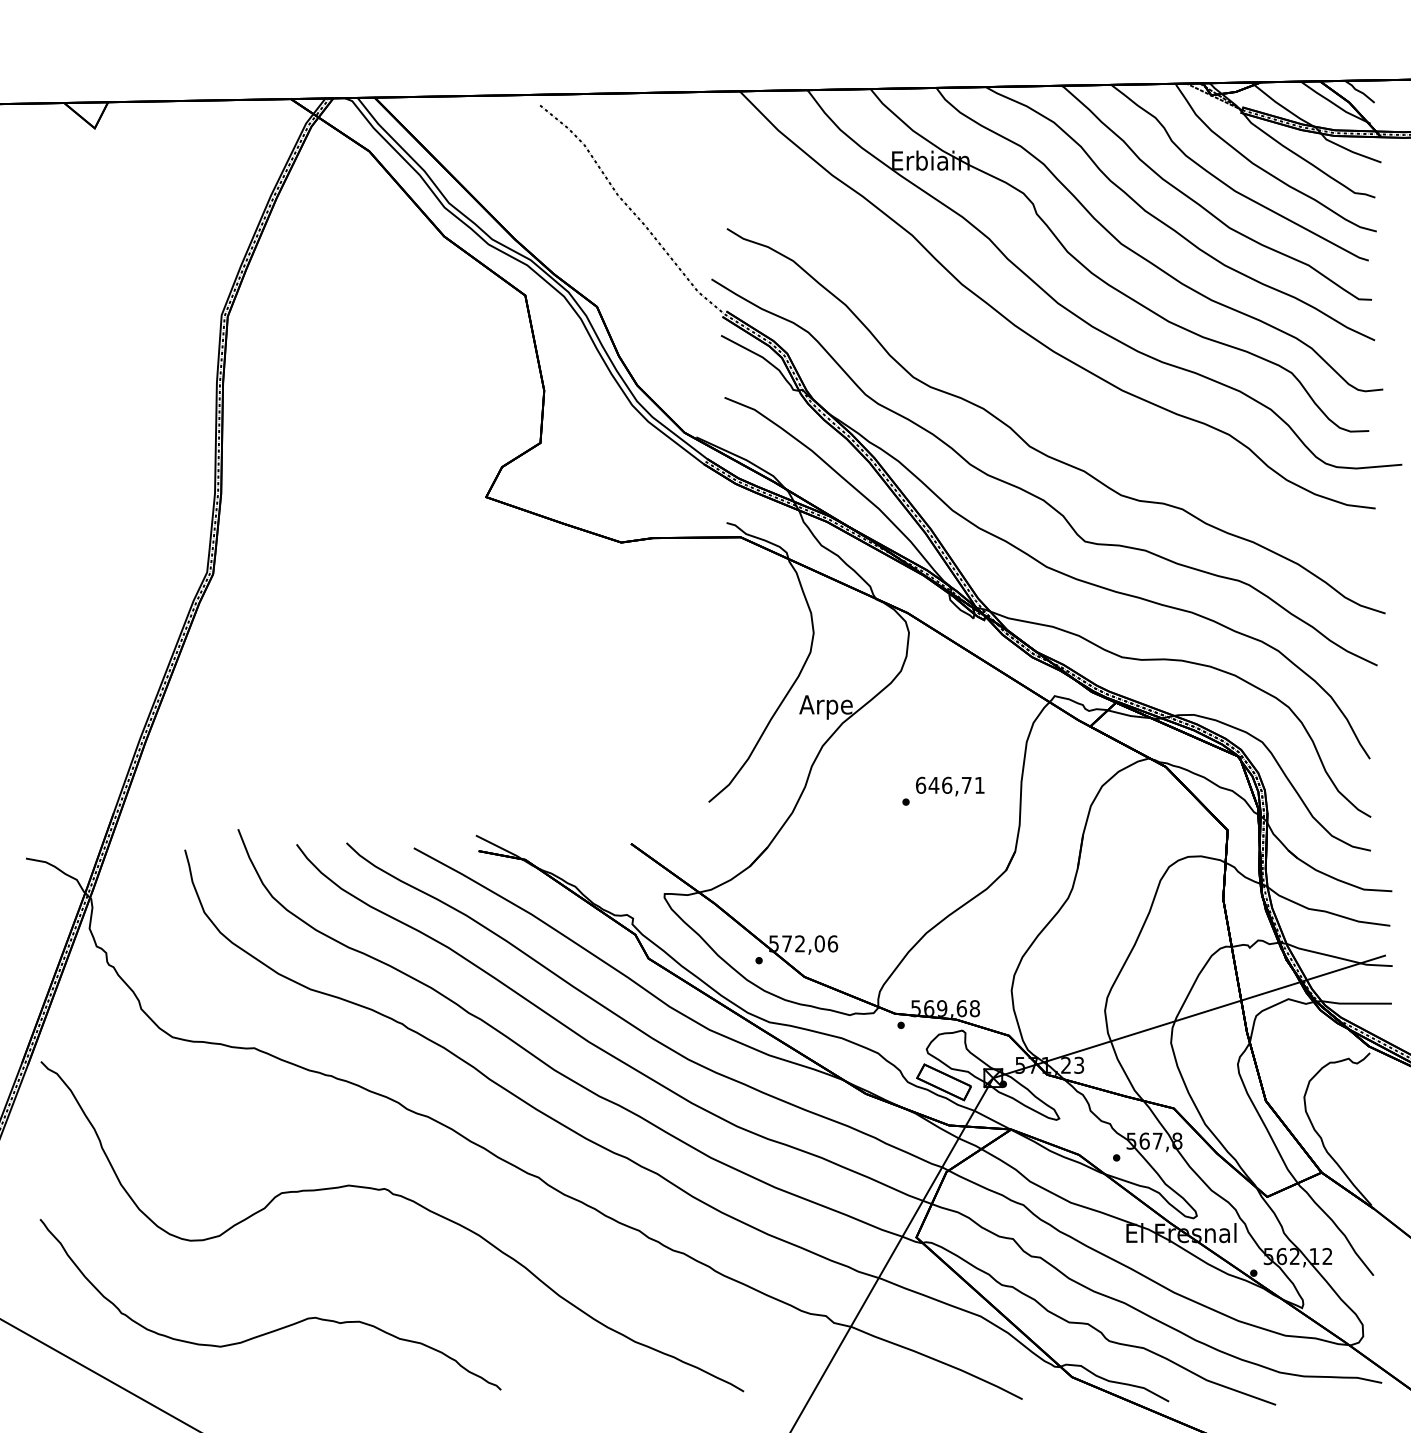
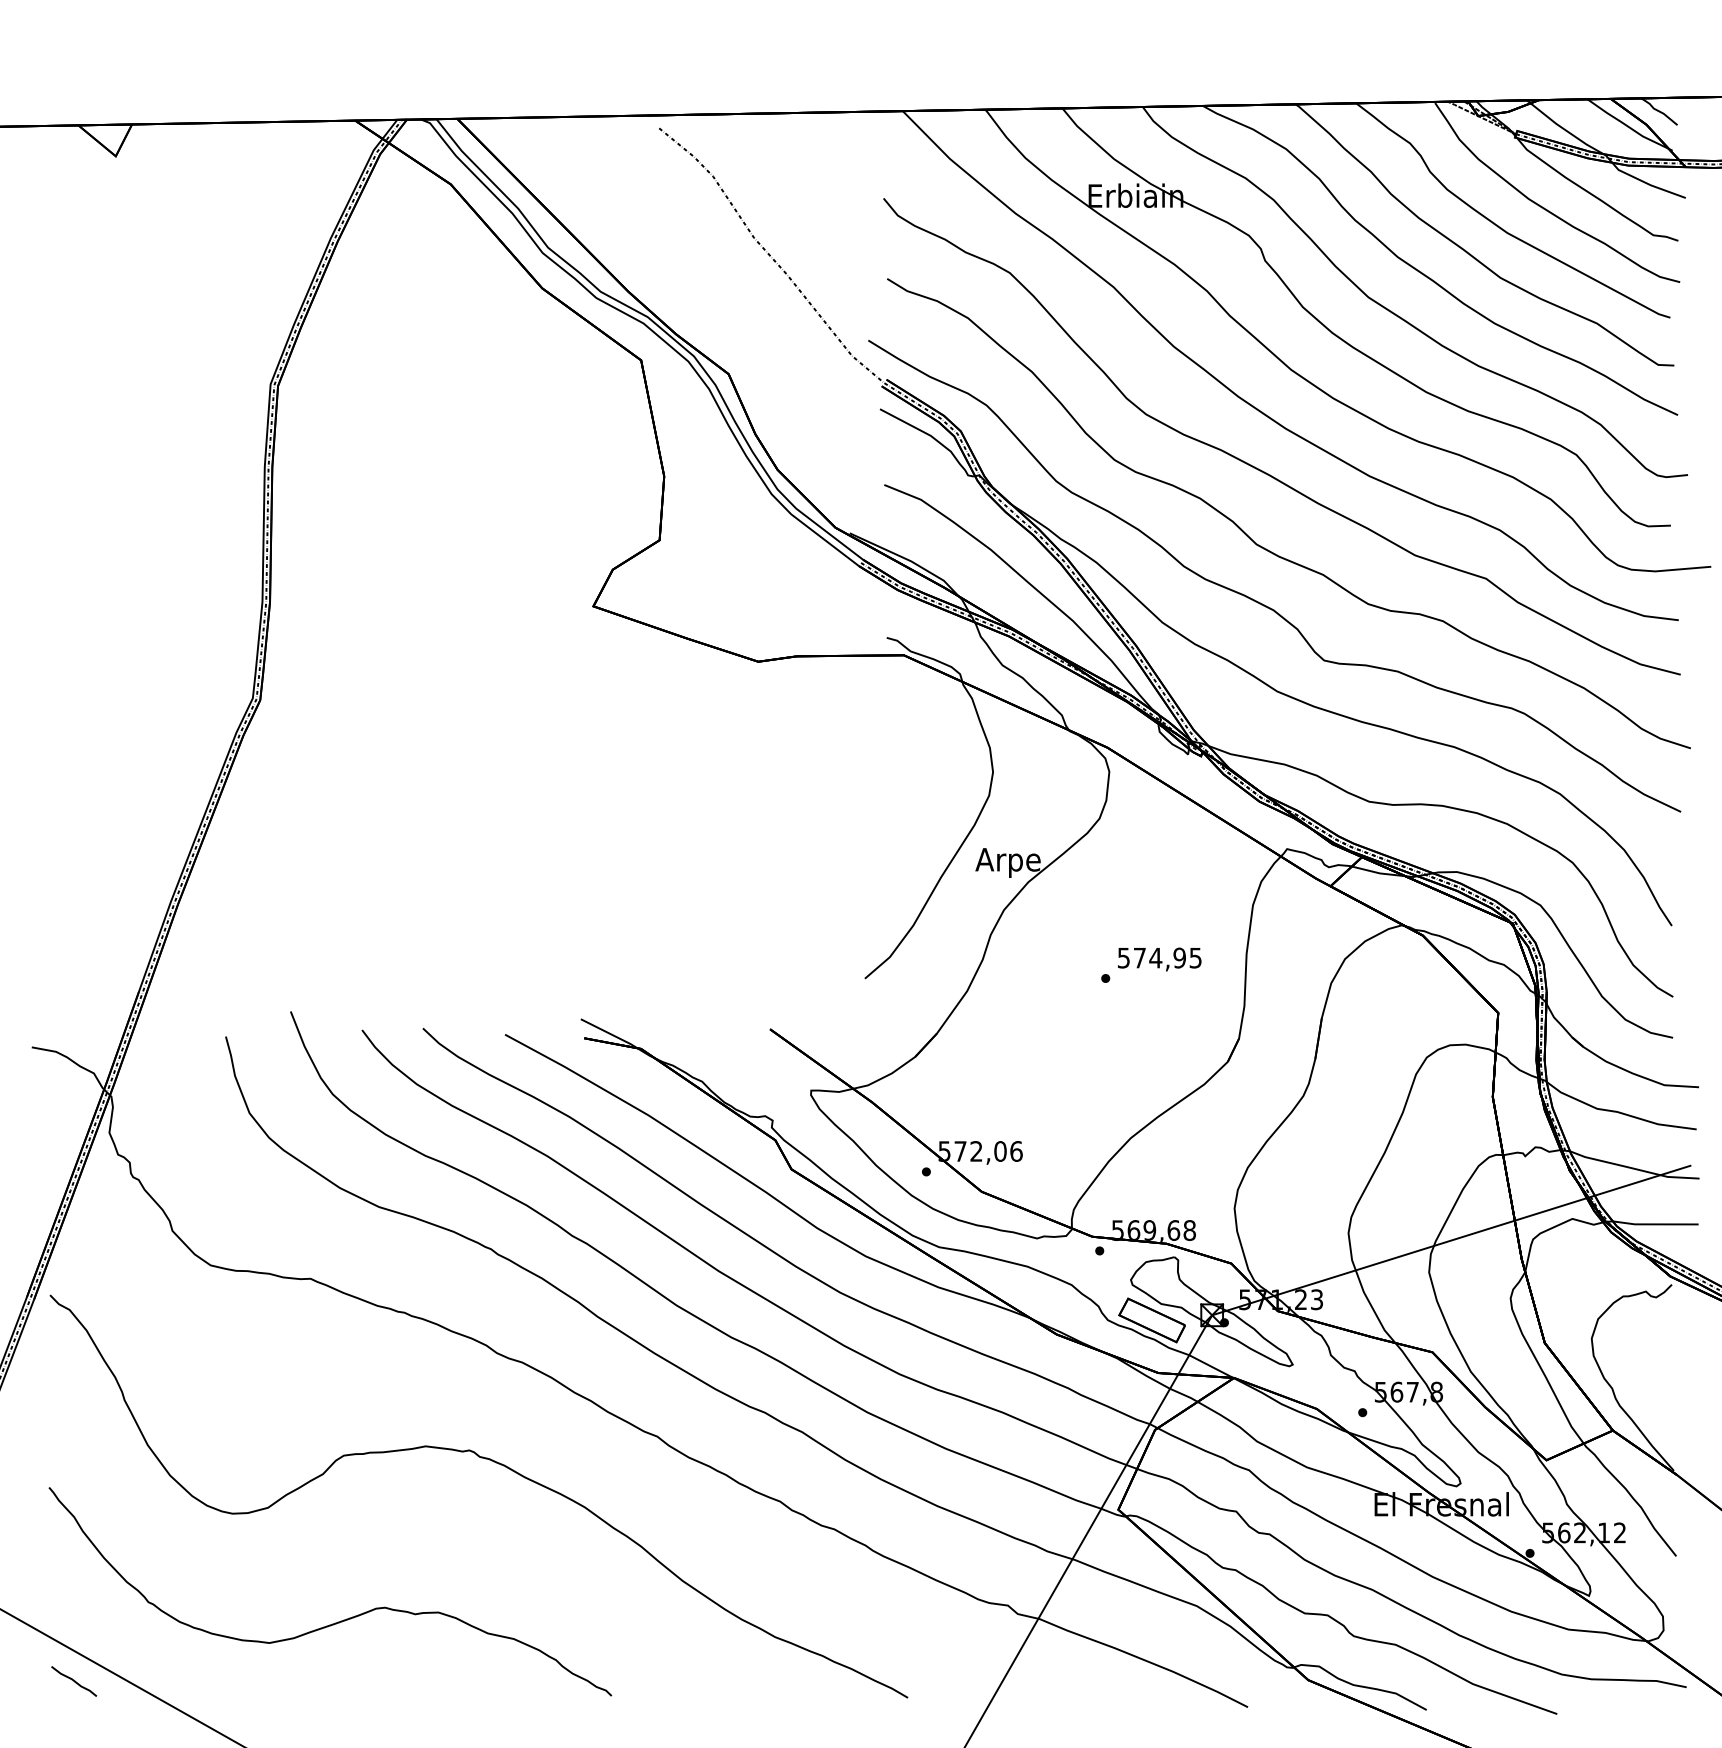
curve: (1036, 386) -> (1264, 471), added
text: (950, 784) -> (1159, 957), 646,71 -> 574,95
line: (60, 1378) -> (74, 1681), added

